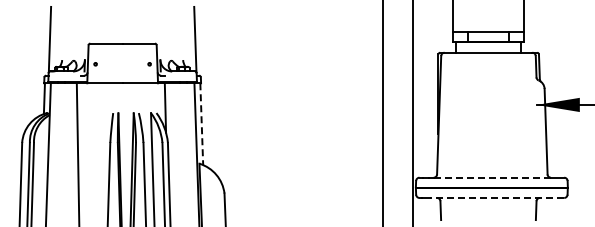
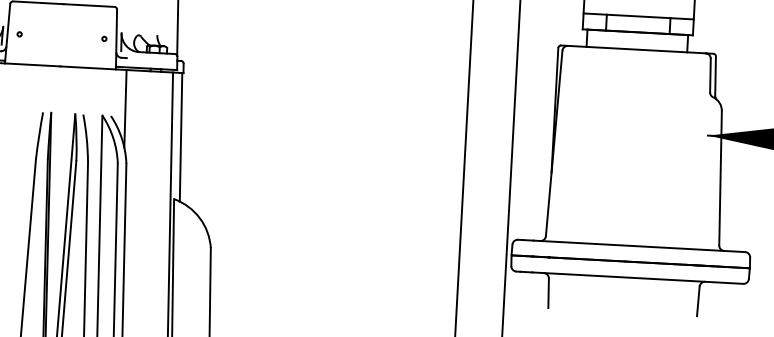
line: (201, 124) -> (180, 137), dashed -> solid
line: (492, 177) -> (632, 245), dashed -> solid
line: (496, 197) -> (637, 277), dashed -> solid

